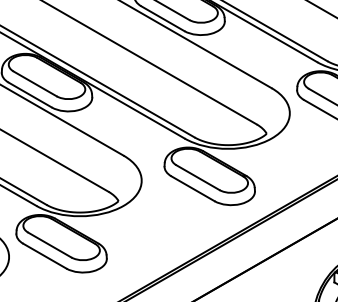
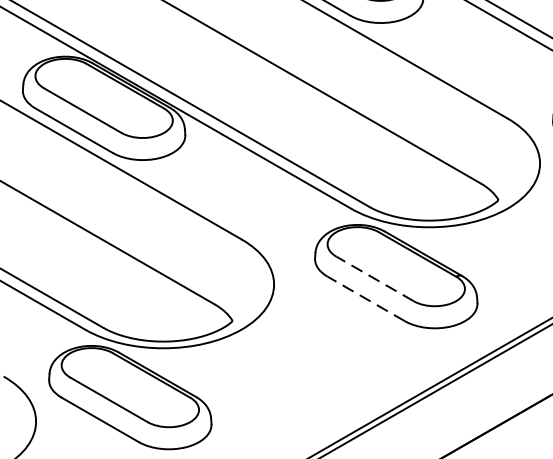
line: (197, 177) -> (374, 278), solid -> dashed
line: (193, 188) -> (367, 298), solid -> dashed

